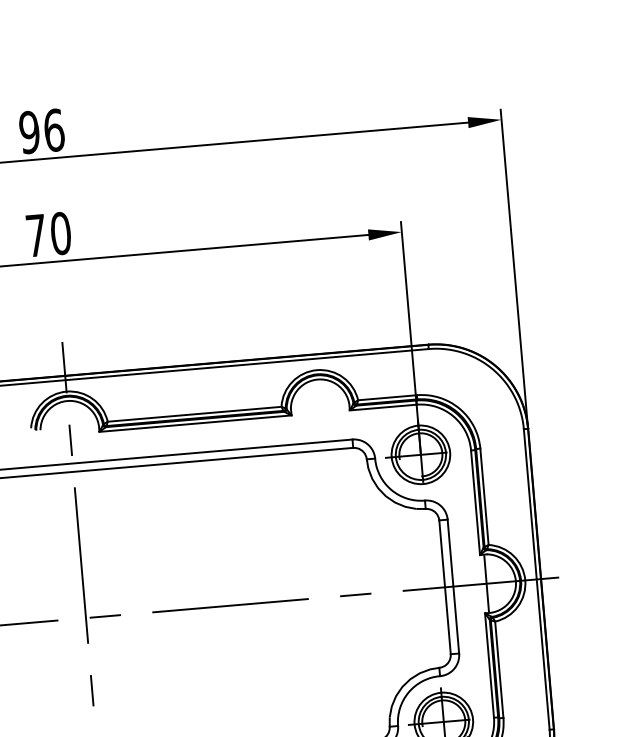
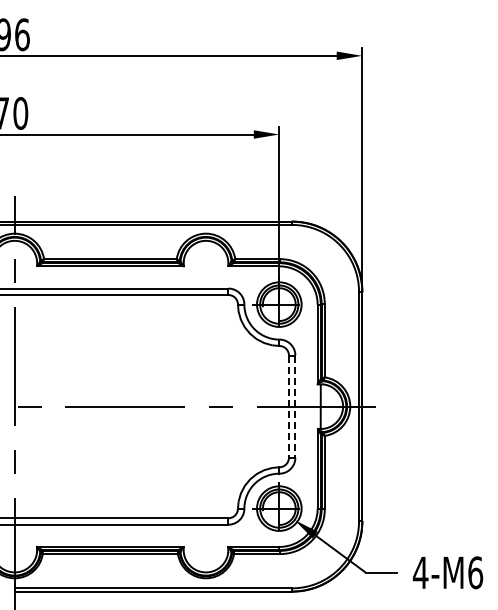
line: (453, 587) -> (295, 407), solid -> dashed
line: (445, 588) -> (289, 407), solid -> dashed

